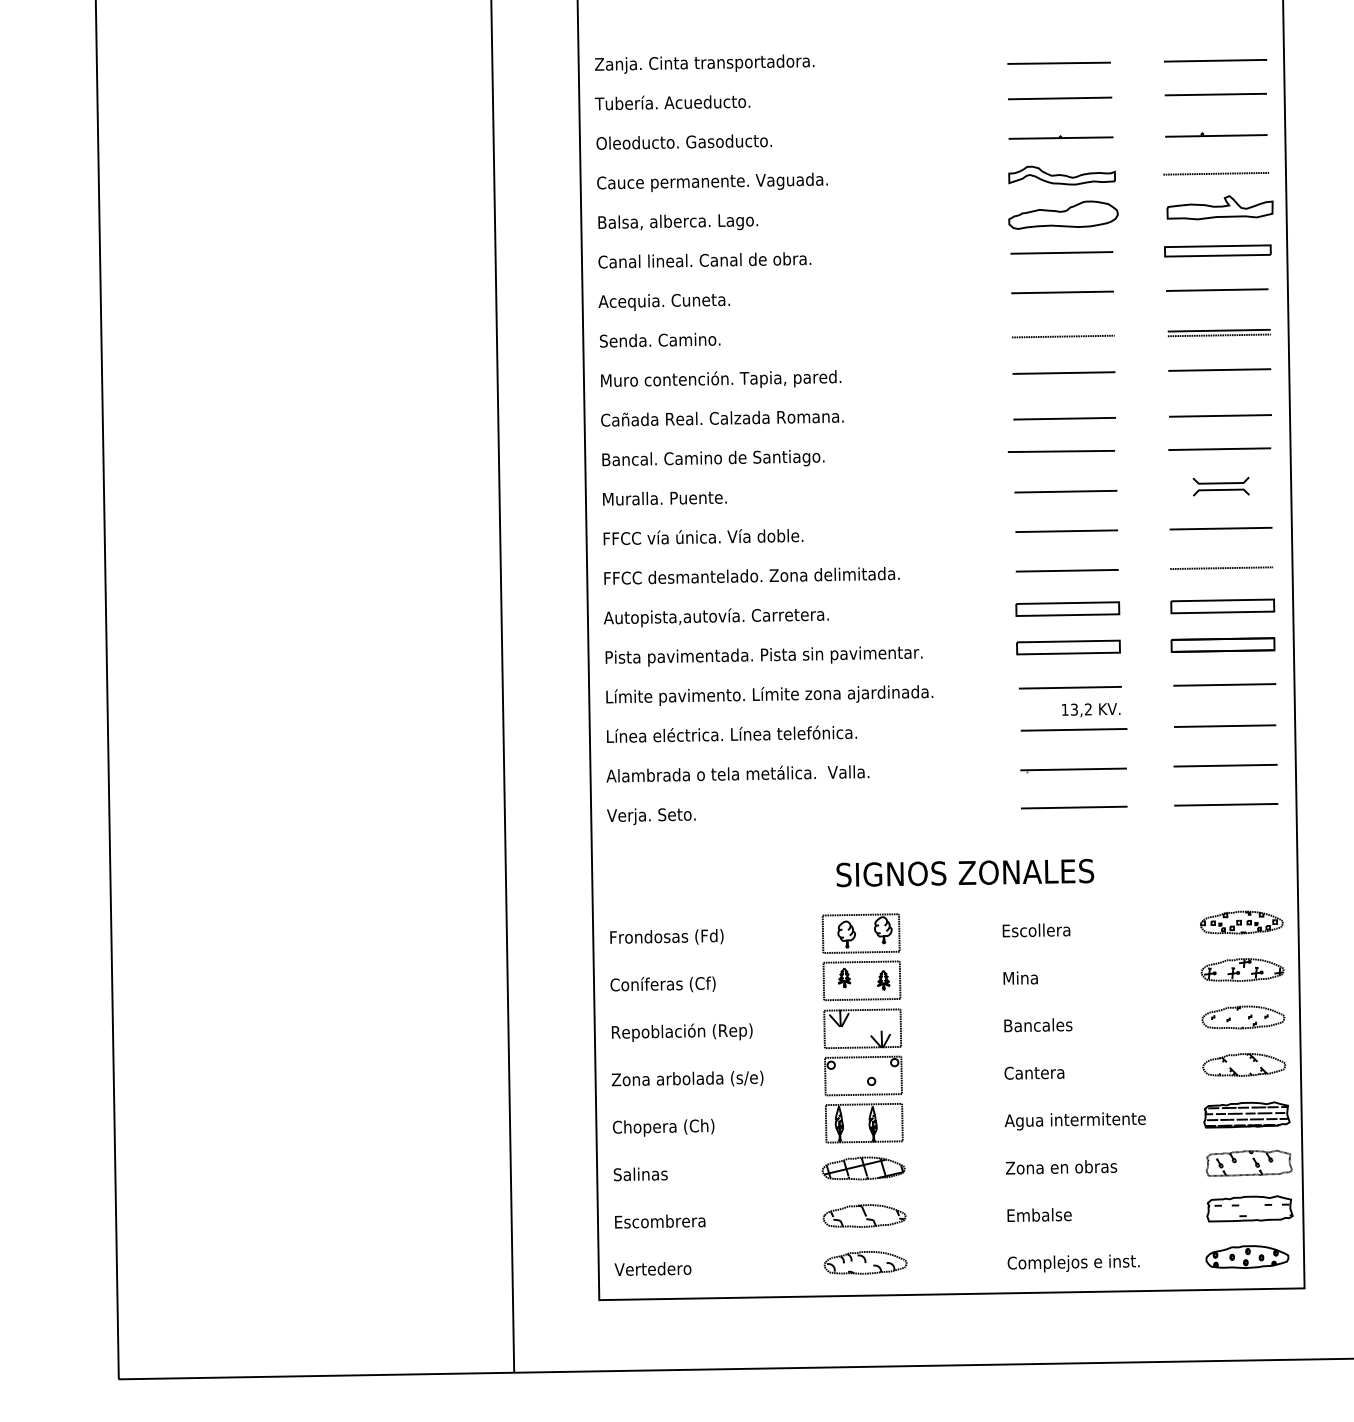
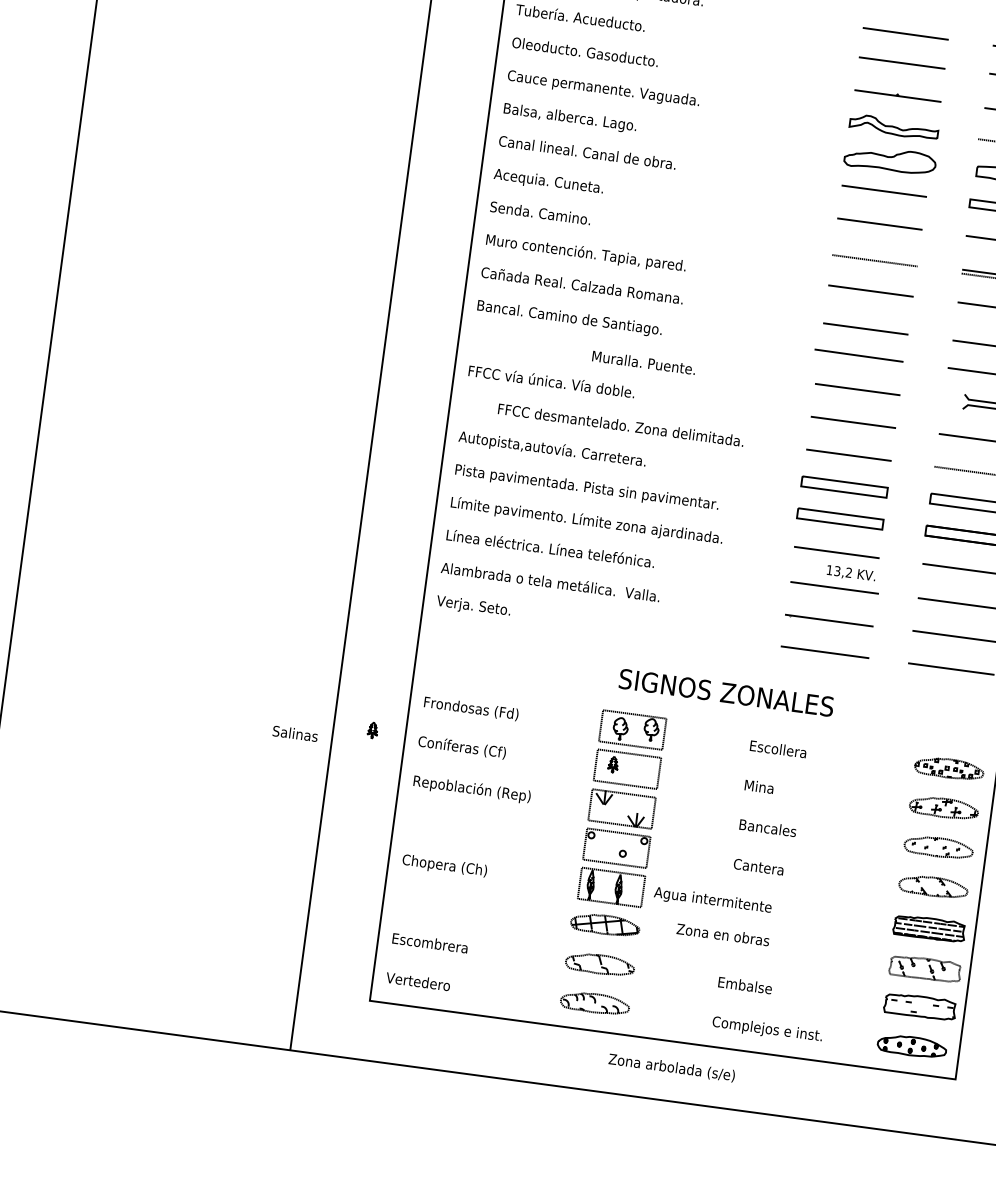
text: (664, 498) -> (643, 362), moved
text: (751, 575) -> (620, 424), moved
part: (883, 980) -> (372, 730), moved
text: (687, 1078) -> (671, 1067), moved
text: (1074, 1121) -> (712, 901), moved
text: (1061, 1167) -> (723, 935), moved
text: (640, 1174) -> (295, 733), moved

